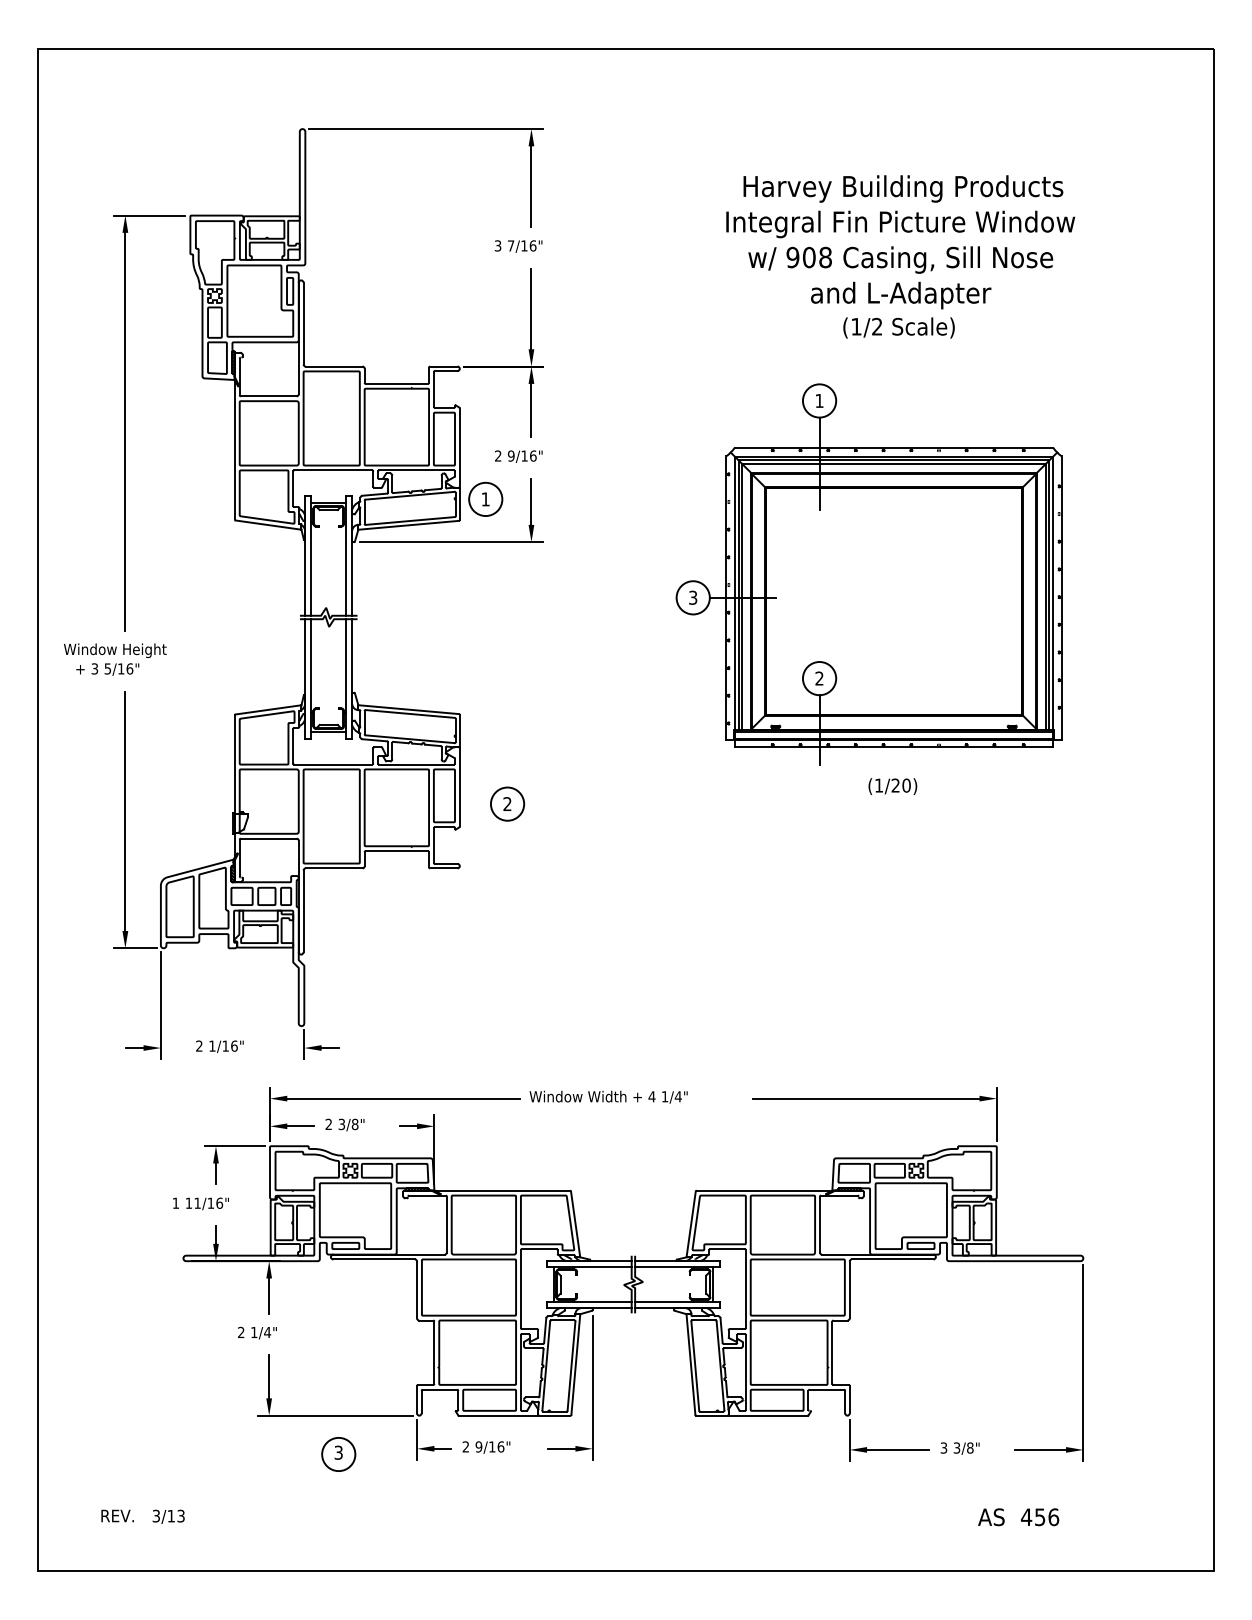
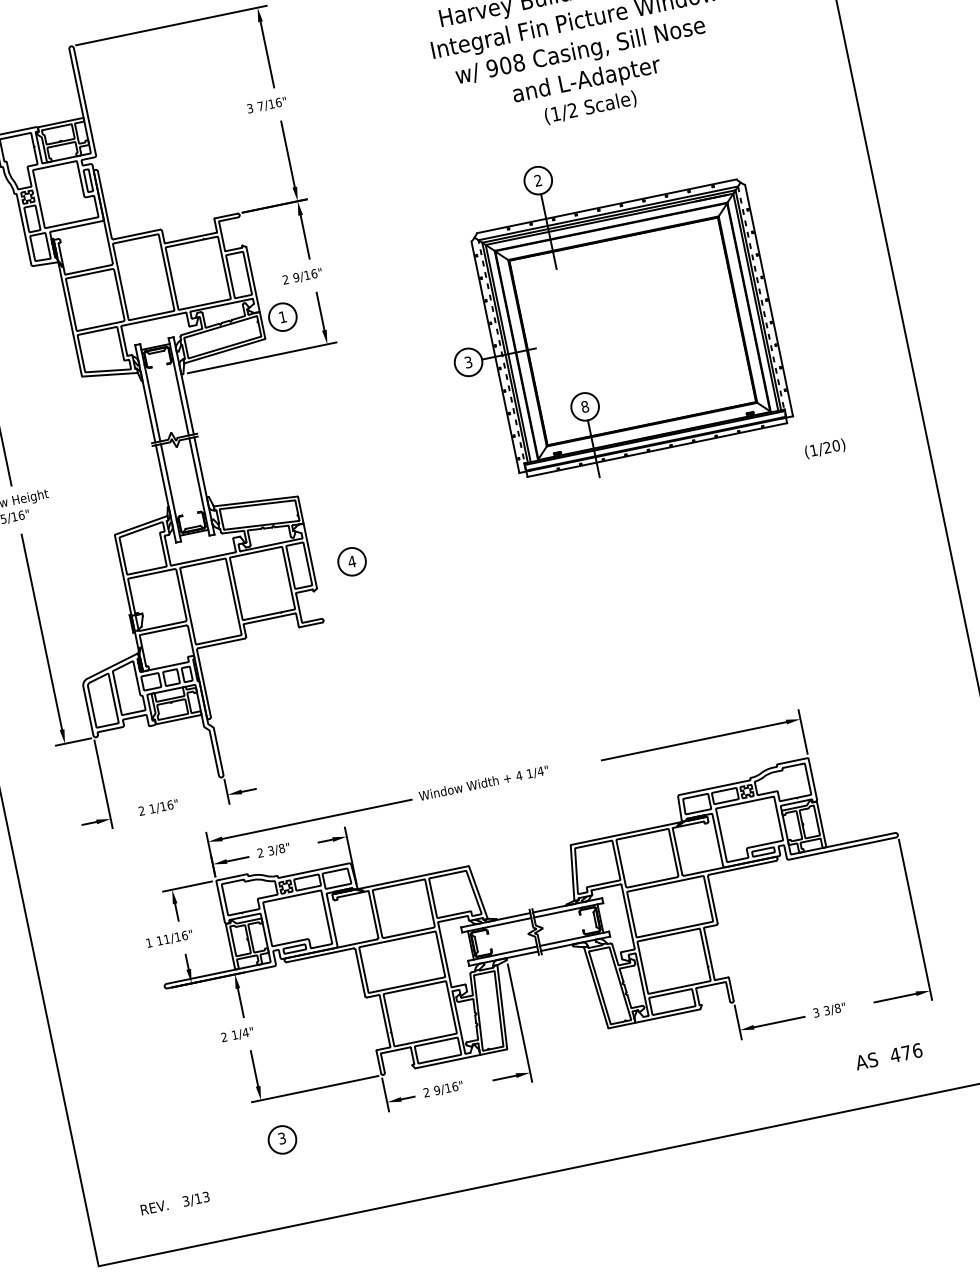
text: (819, 400) -> (538, 180), 1 -> 2
line: (734, 597) -> (502, 355), solid -> dashed
line: (1053, 598) -> (762, 302), solid -> dashed
text: (819, 678) -> (585, 406), 2 -> 8
text: (892, 786) -> (824, 448), moved
text: (507, 803) -> (351, 561), 2 -> 4
part: (338, 1454) -> (282, 1139), moved
text: (1040, 1517) -> (906, 1053), 456 -> 476

